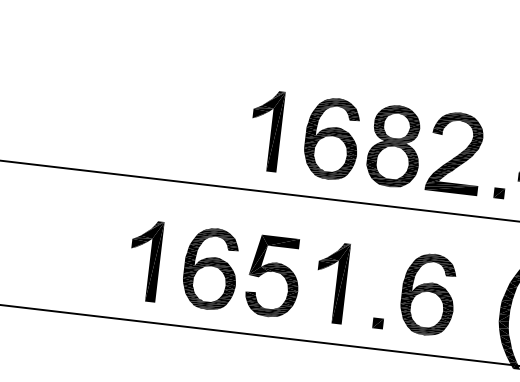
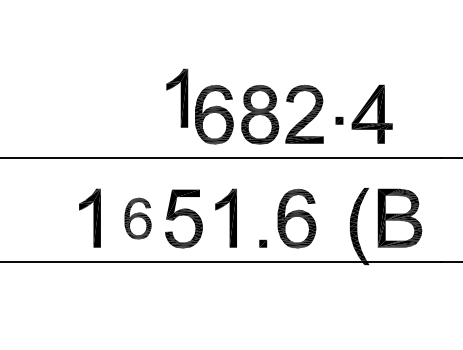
part: (266, 129) -> (177, 97), moved
part: (499, 192) -> (339, 120), moved
part: (209, 268) -> (137, 218), size x0.7

